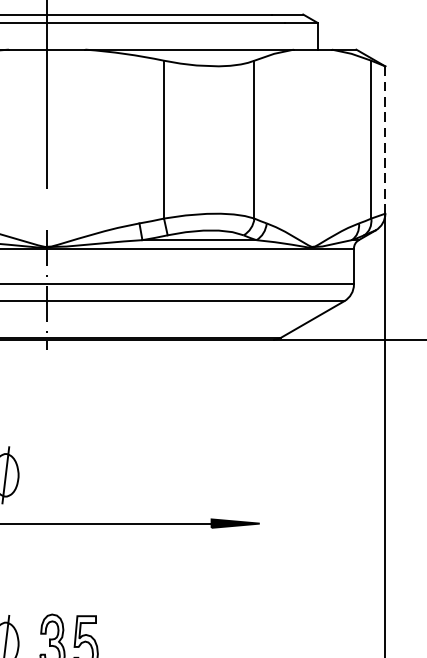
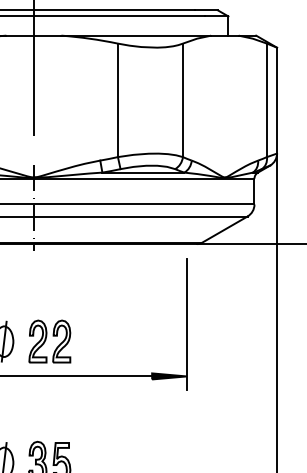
line: (385, 139) -> (277, 100), dashed -> solid
line: (259, 451) -> (186, 324), added
part: (68, 475) -> (49, 341), added

